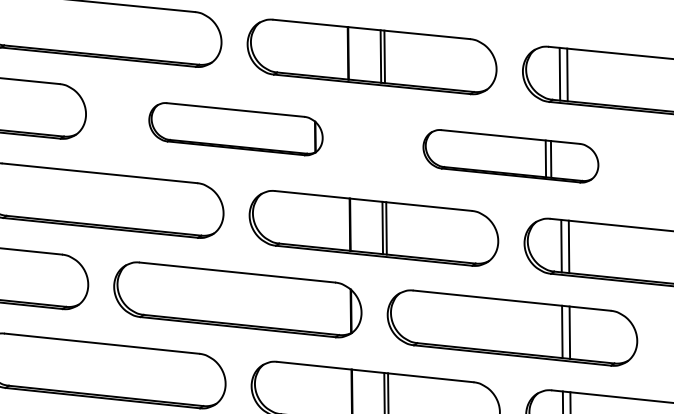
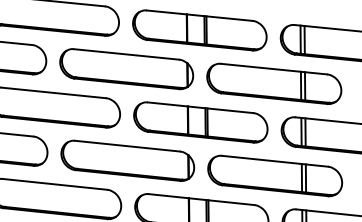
part: (235, 129) -> (126, 69), size x1.43
part: (511, 155) -> (274, 83), size x1.43

